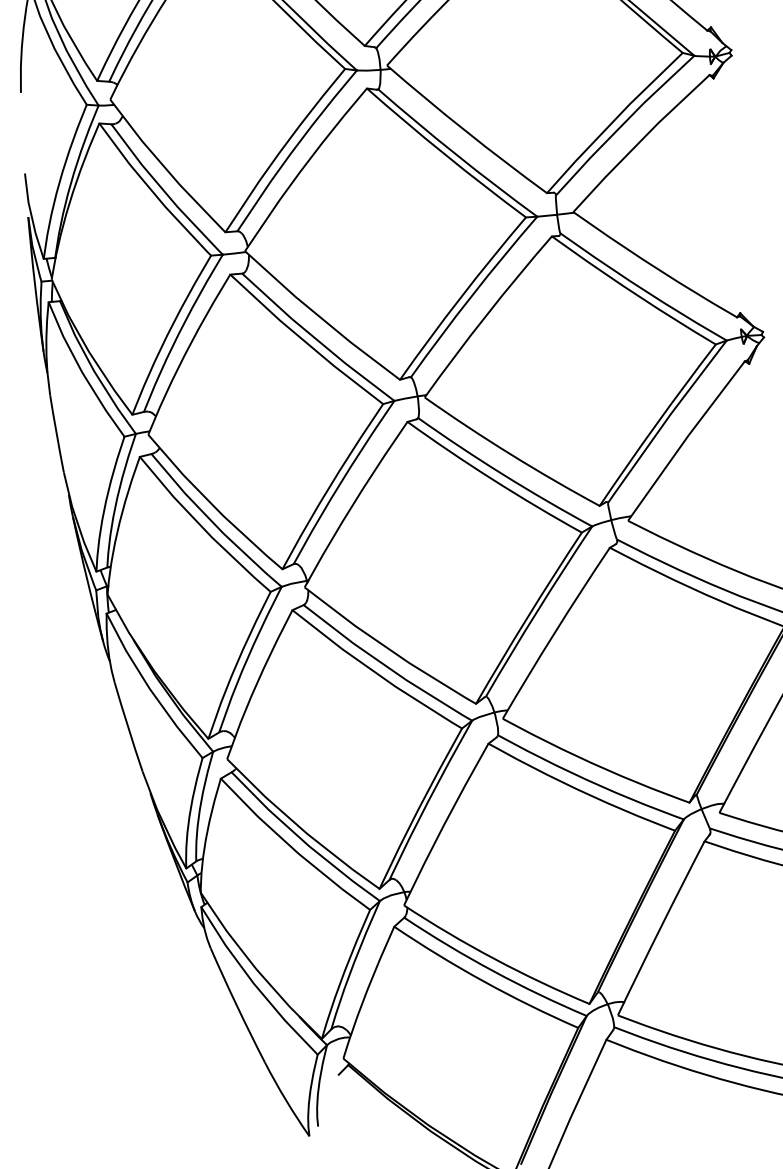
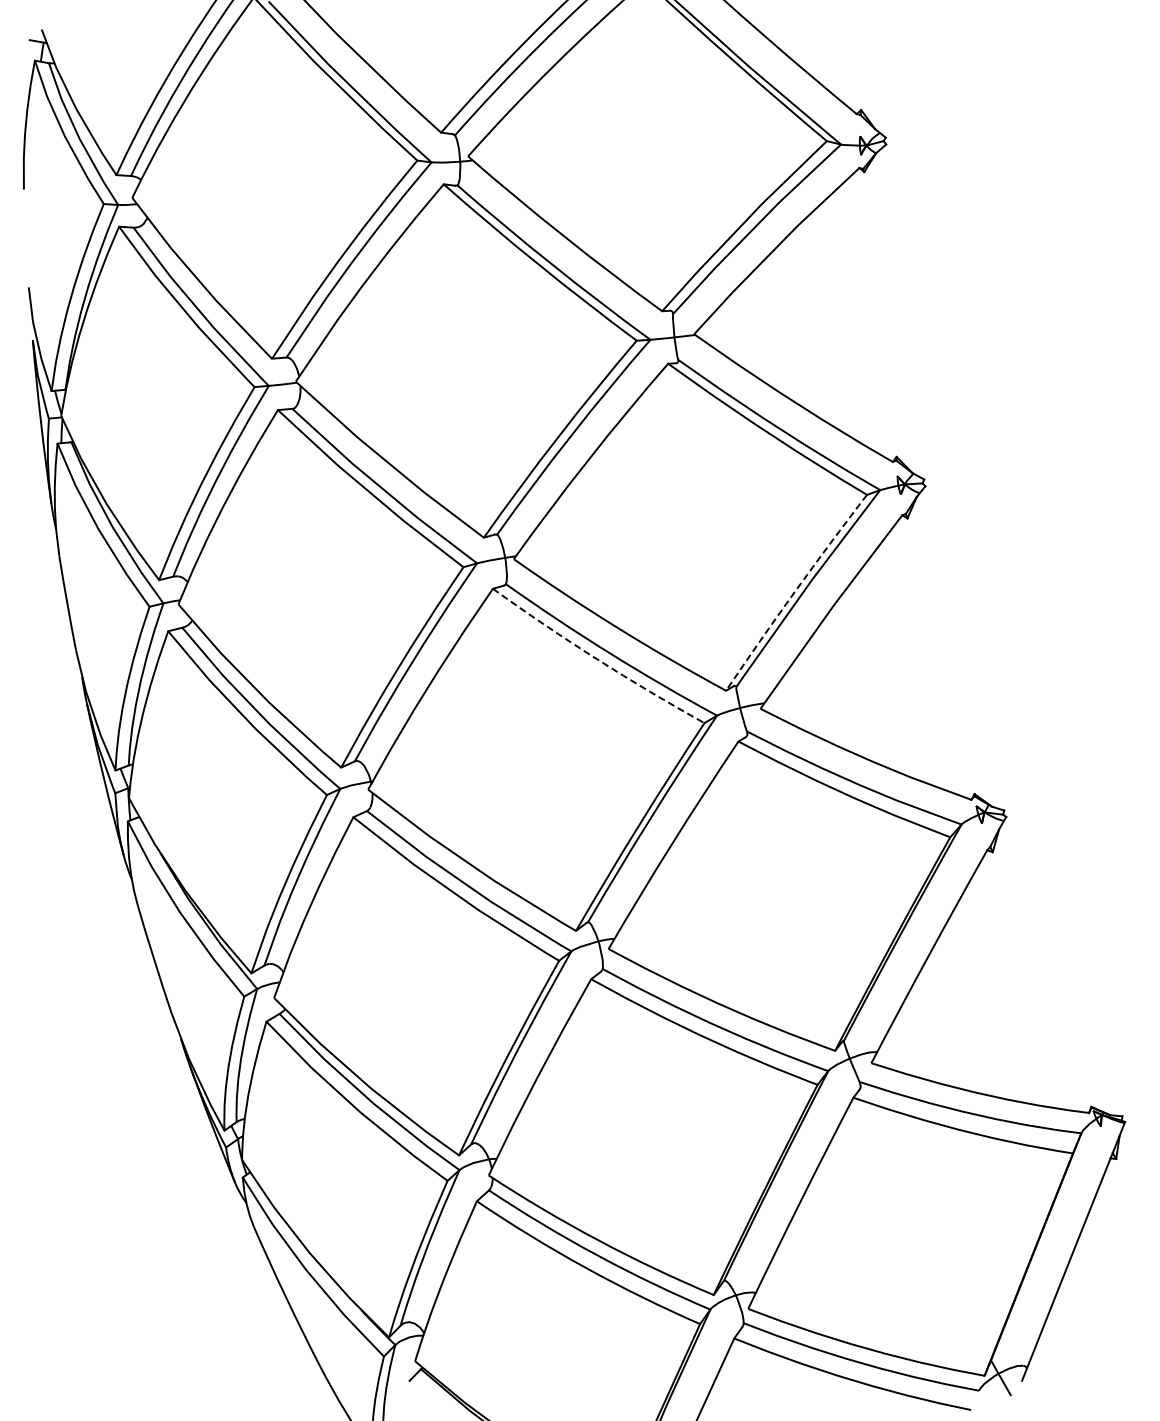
arc: (656, 424) -> (795, 591), solid -> dashed
arc: (492, 480) -> (596, 659), solid -> dashed

